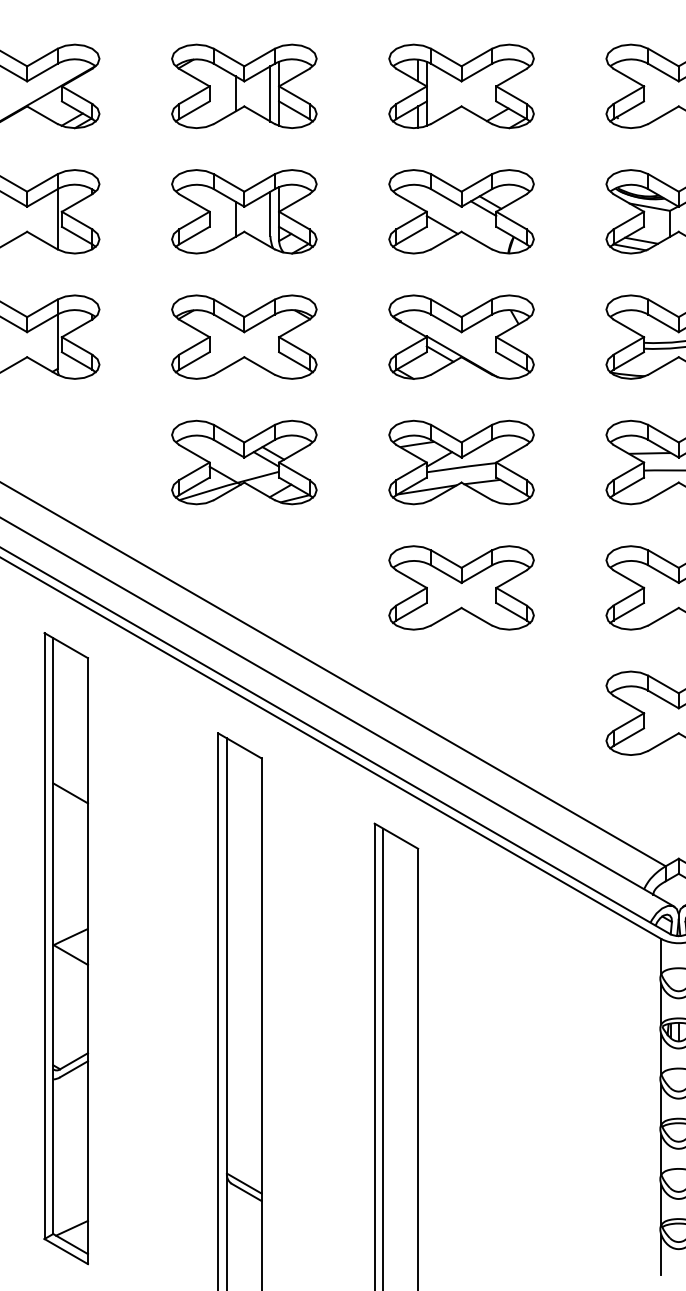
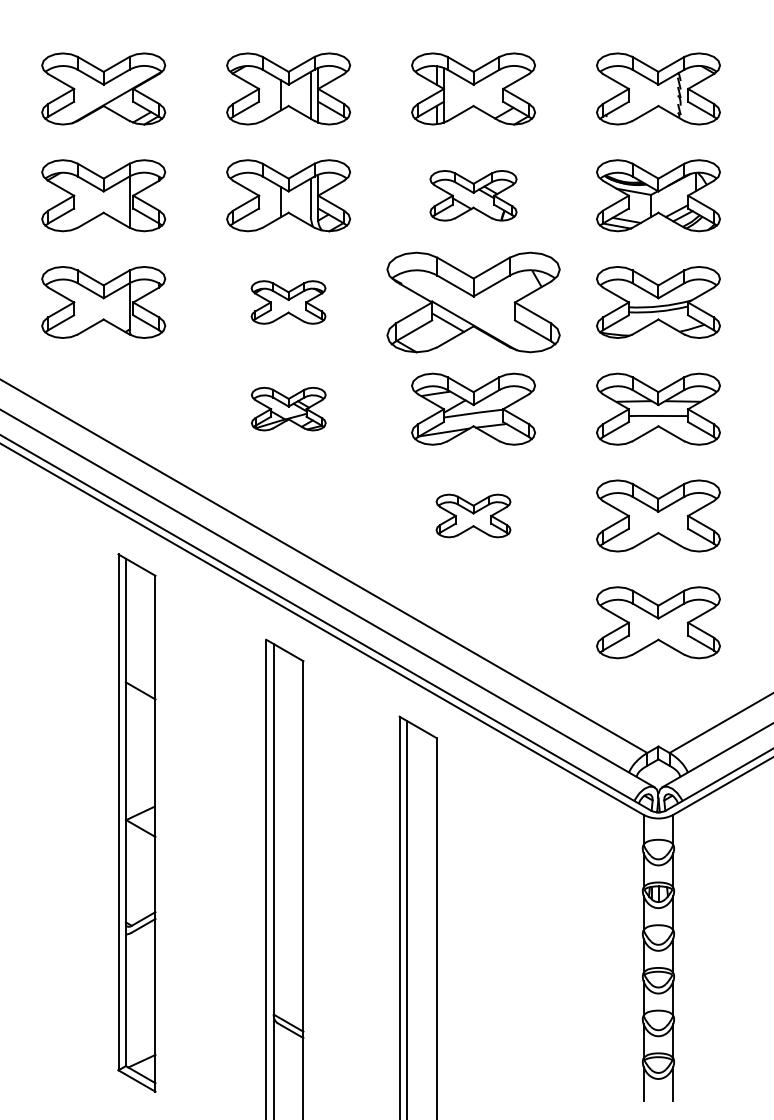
part: (461, 211) -> (473, 195), size x0.7
part: (244, 337) -> (288, 302), size x0.6
part: (461, 337) -> (473, 302), size x1.4
part: (244, 461) -> (288, 408), size x0.6
part: (461, 587) -> (473, 515), size x0.6

